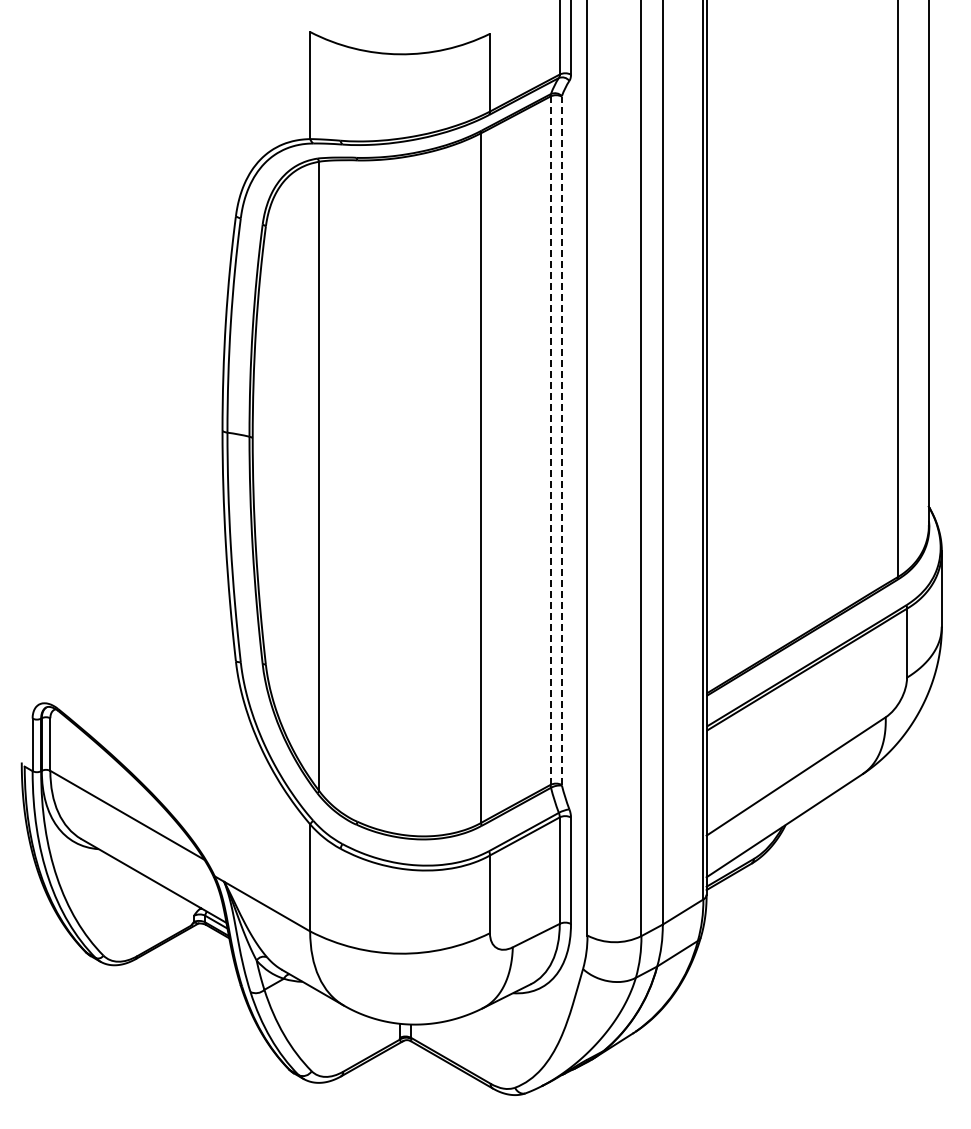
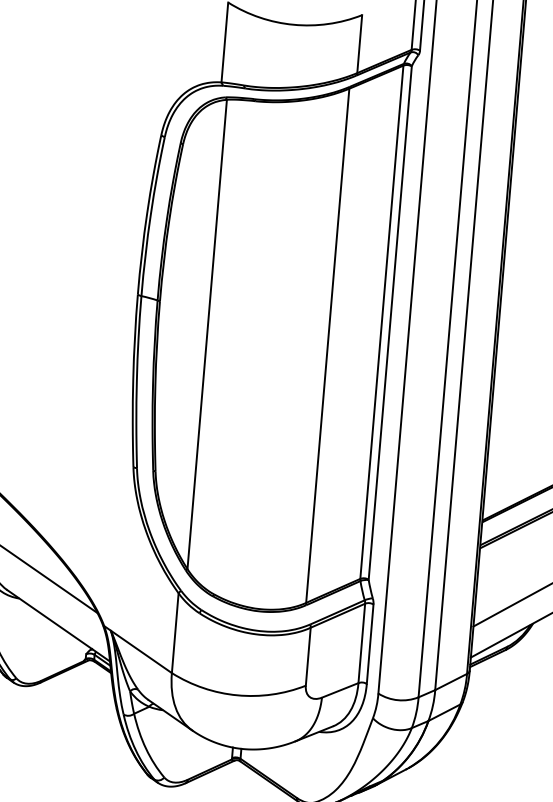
line: (561, 440) -> (390, 322), dashed -> solid
line: (550, 441) -> (381, 322), dashed -> solid

